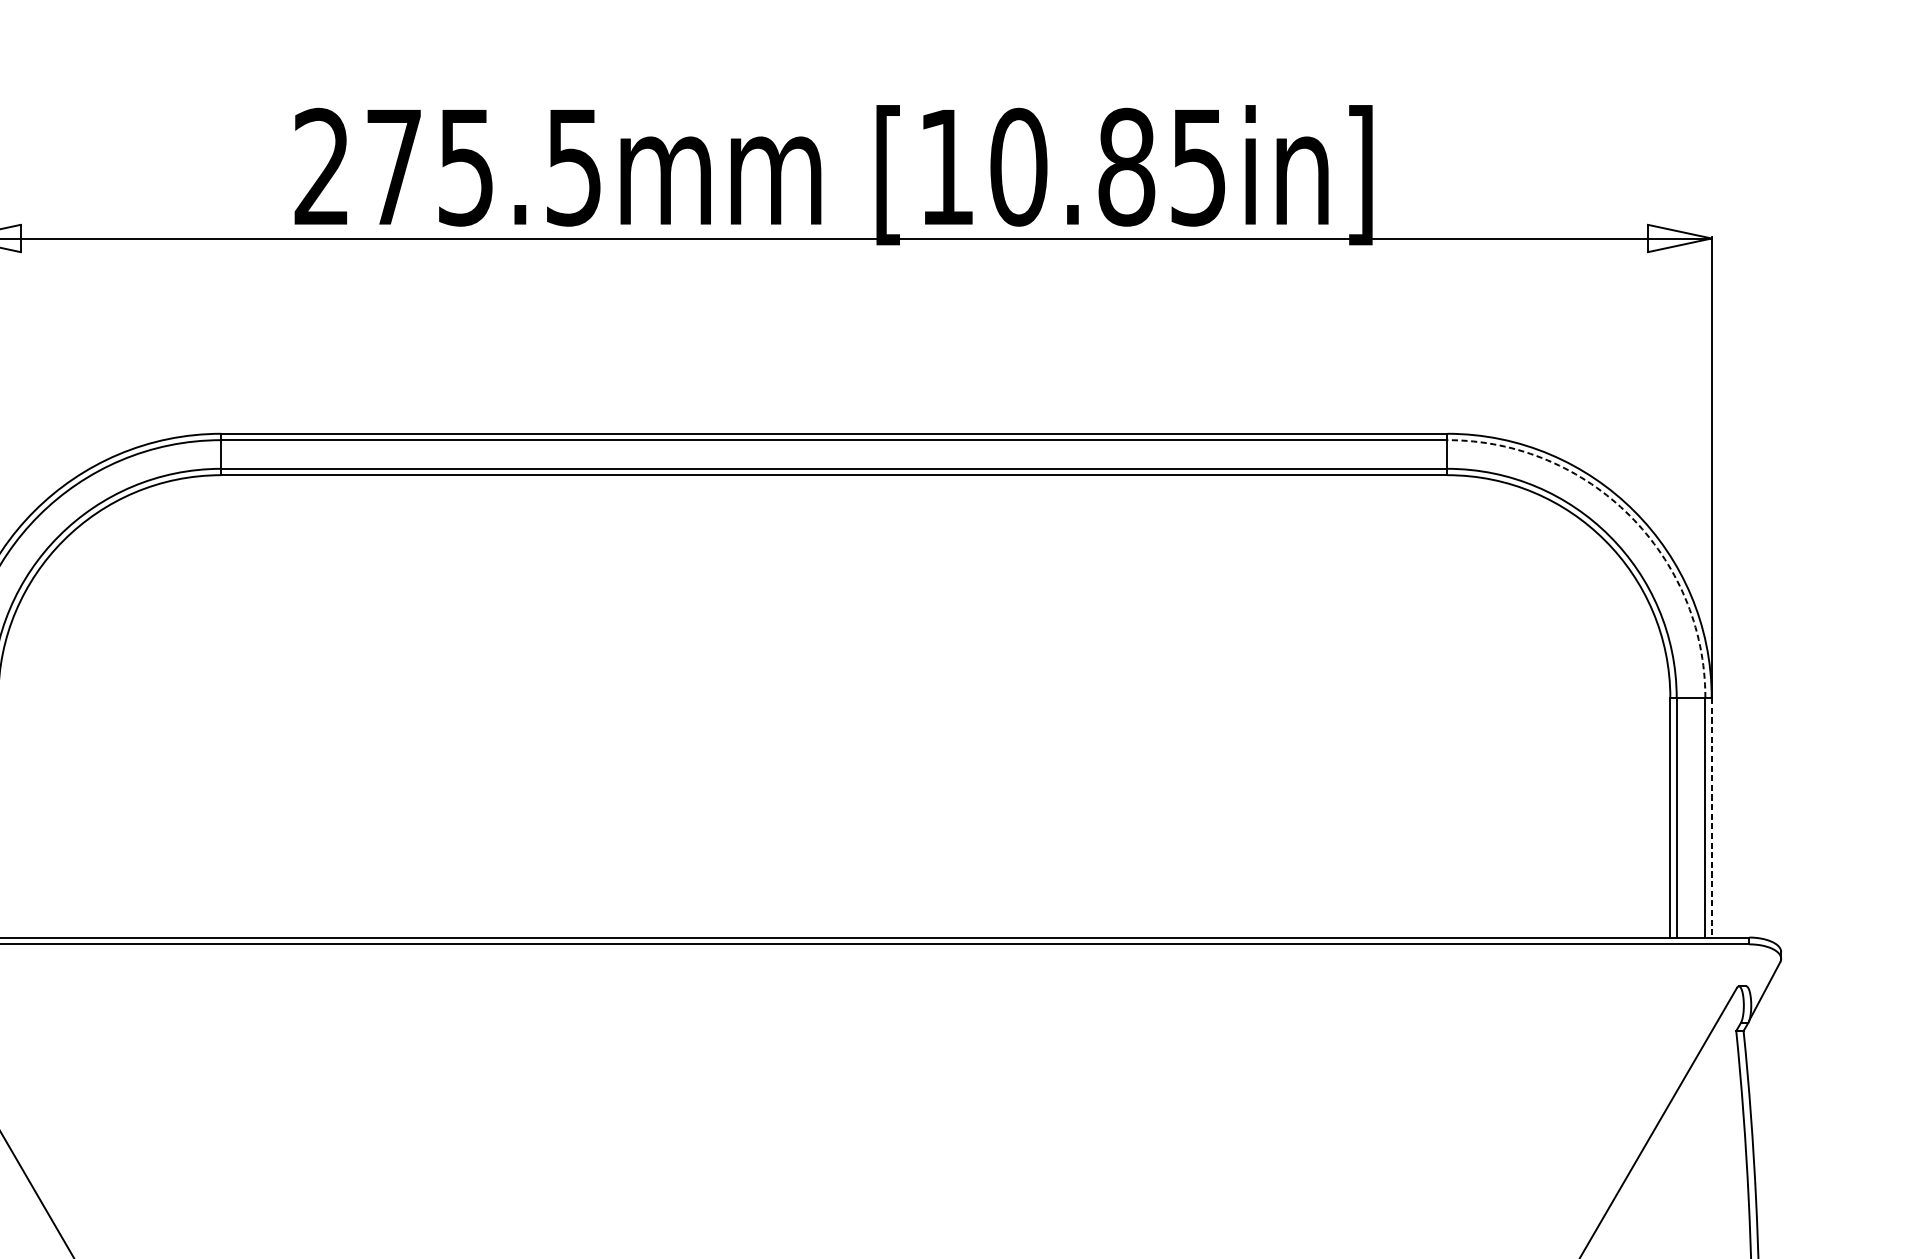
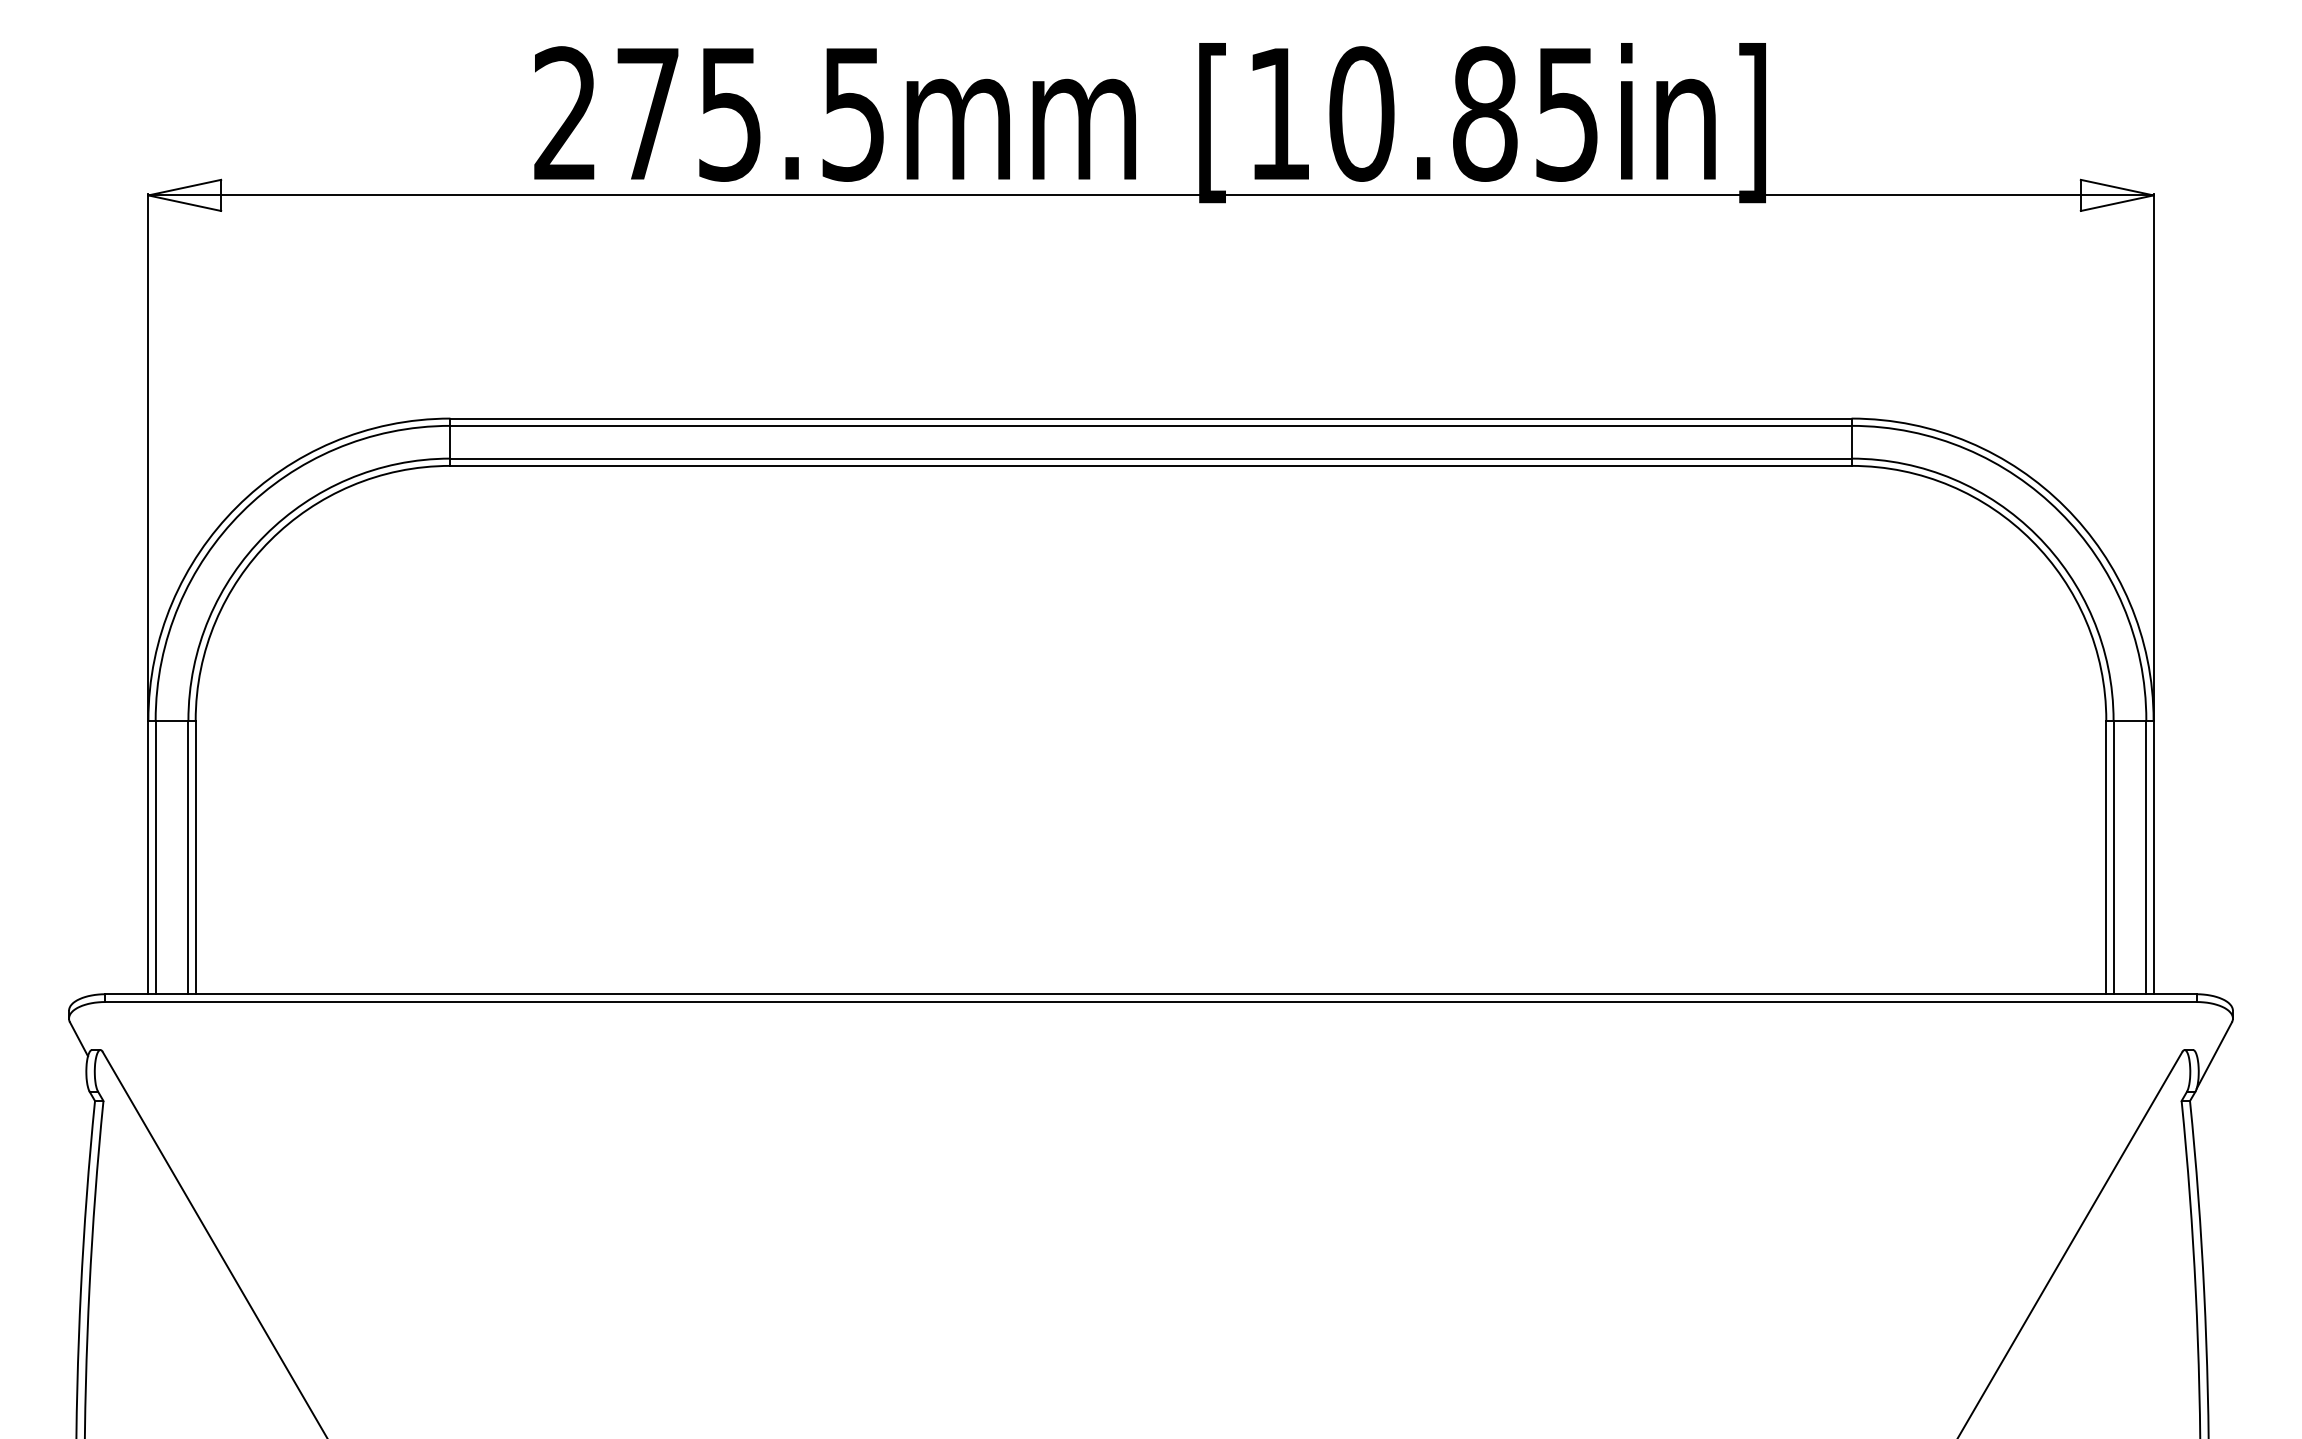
arc: (1630, 515) -> (2060, 512), dashed -> solid
line: (1711, 817) -> (2153, 857), dashed -> solid

